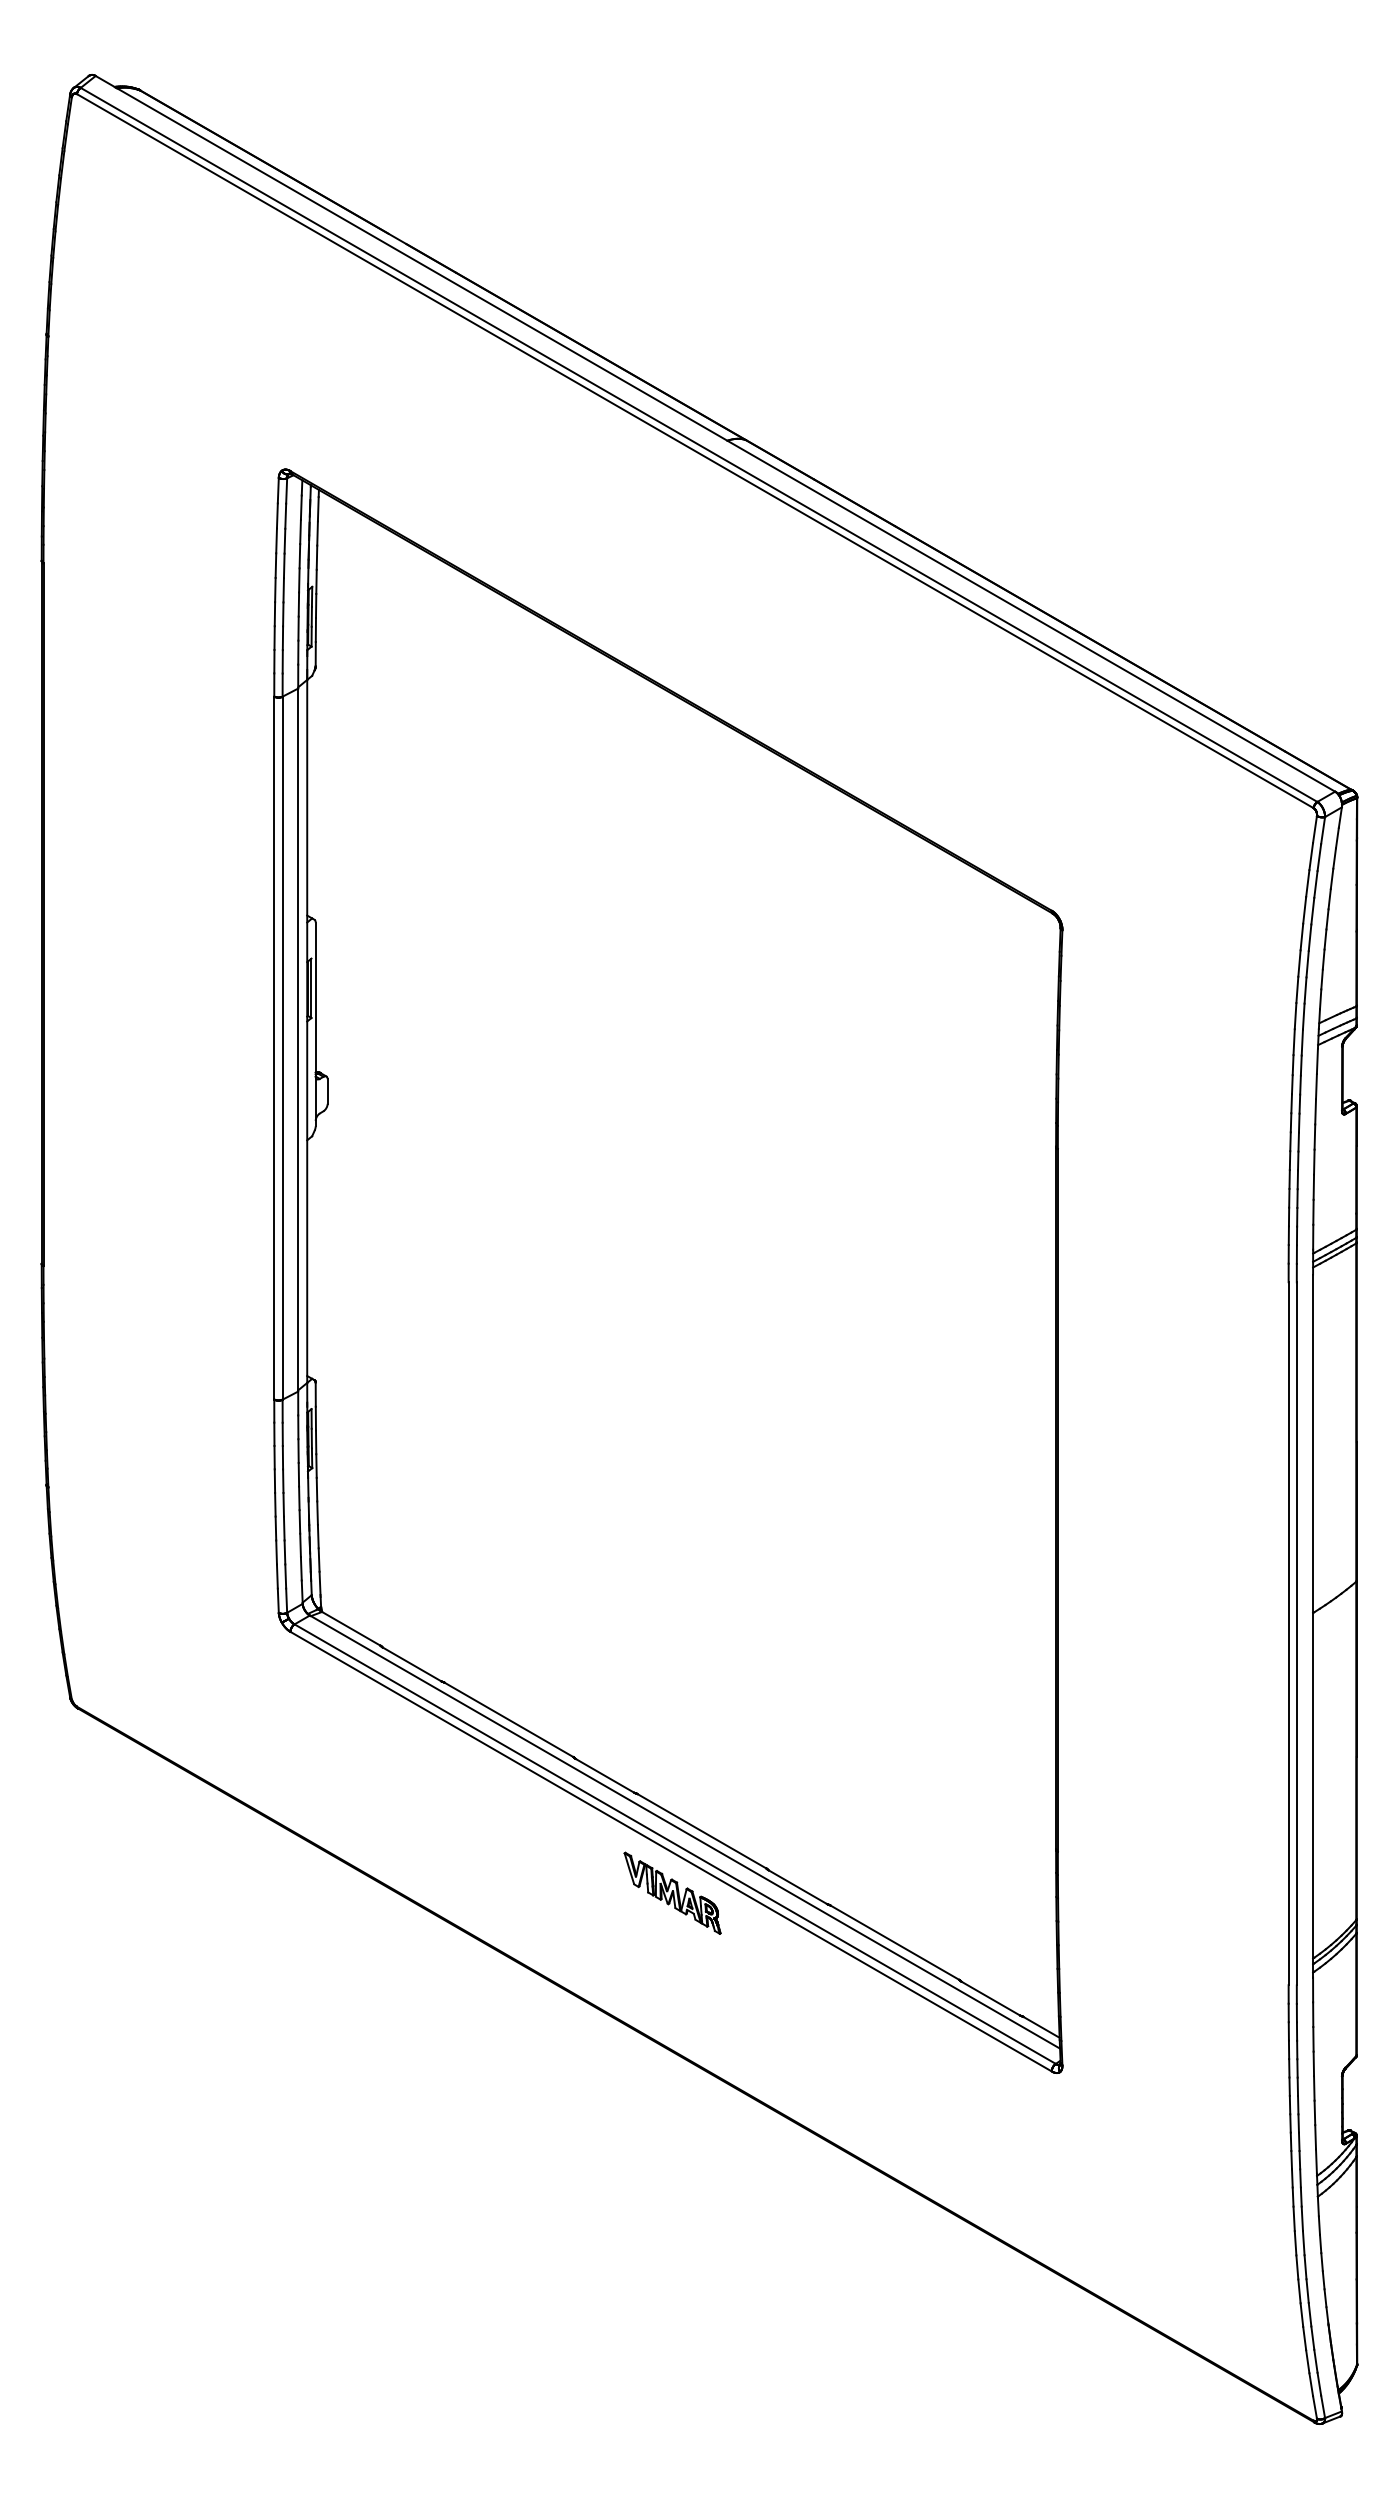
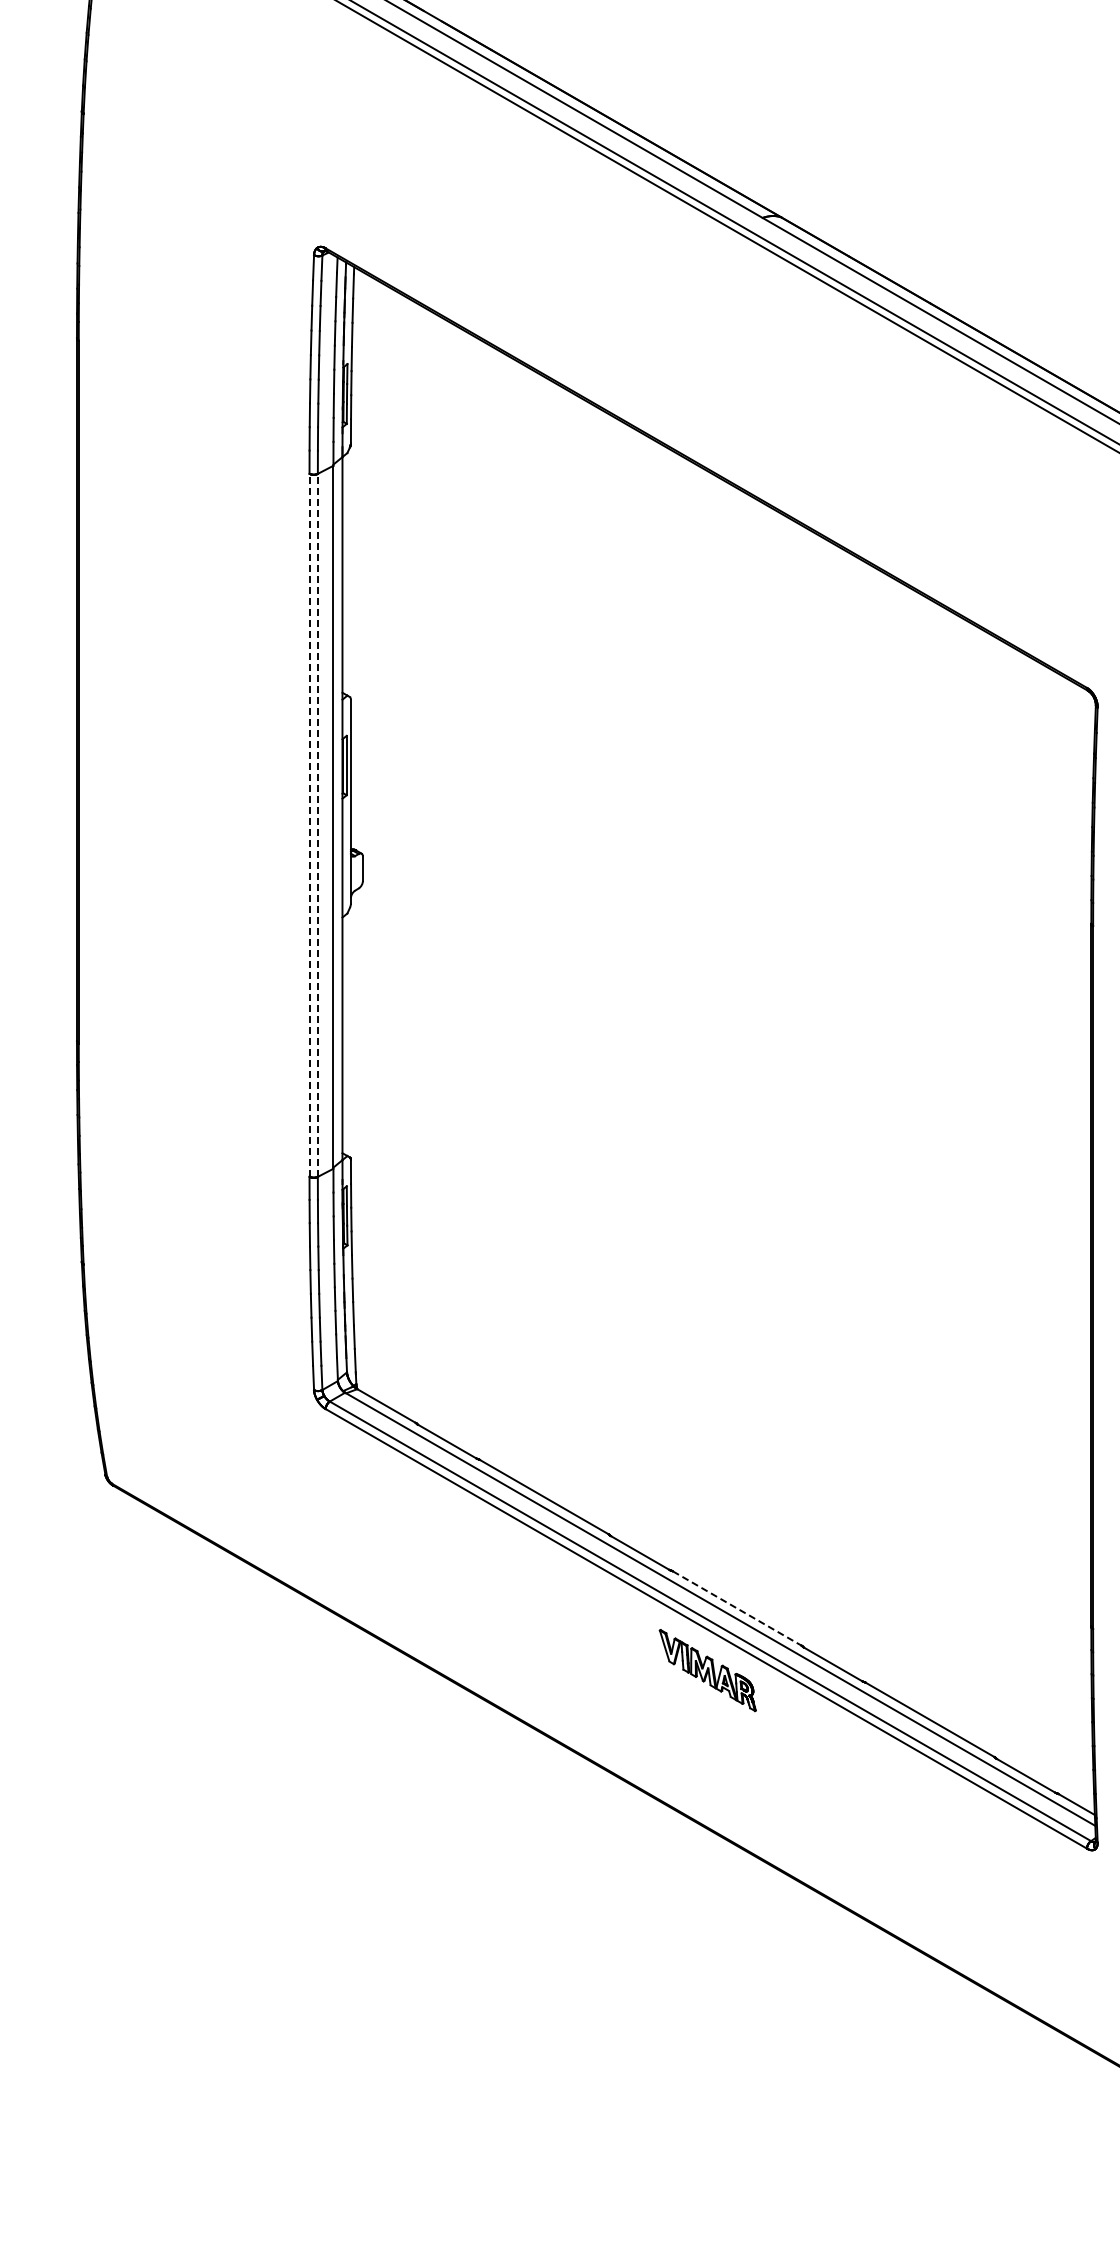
line: (274, 1047) -> (309, 824), solid -> dashed
line: (282, 1048) -> (317, 825), solid -> dashed
line: (702, 1831) -> (737, 1608), solid -> dashed

